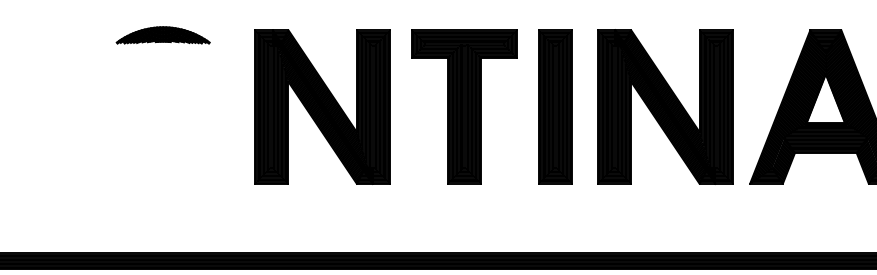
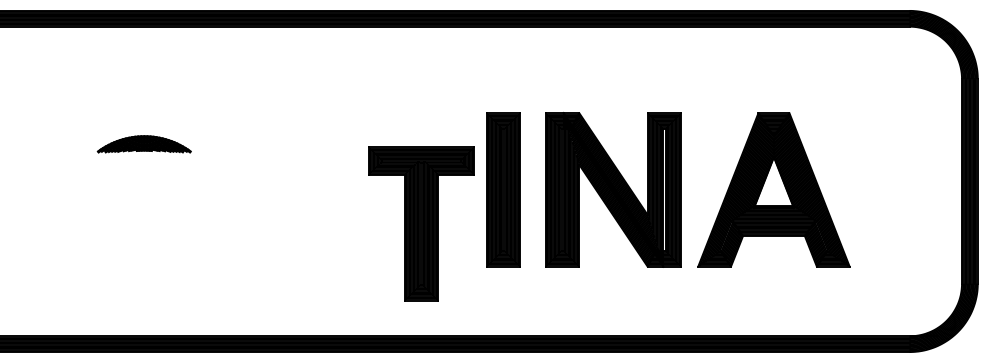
part: (162, 35) -> (143, 144), moved
part: (322, 106) -> (270, 189), removed
part: (464, 106) -> (421, 223), moved

